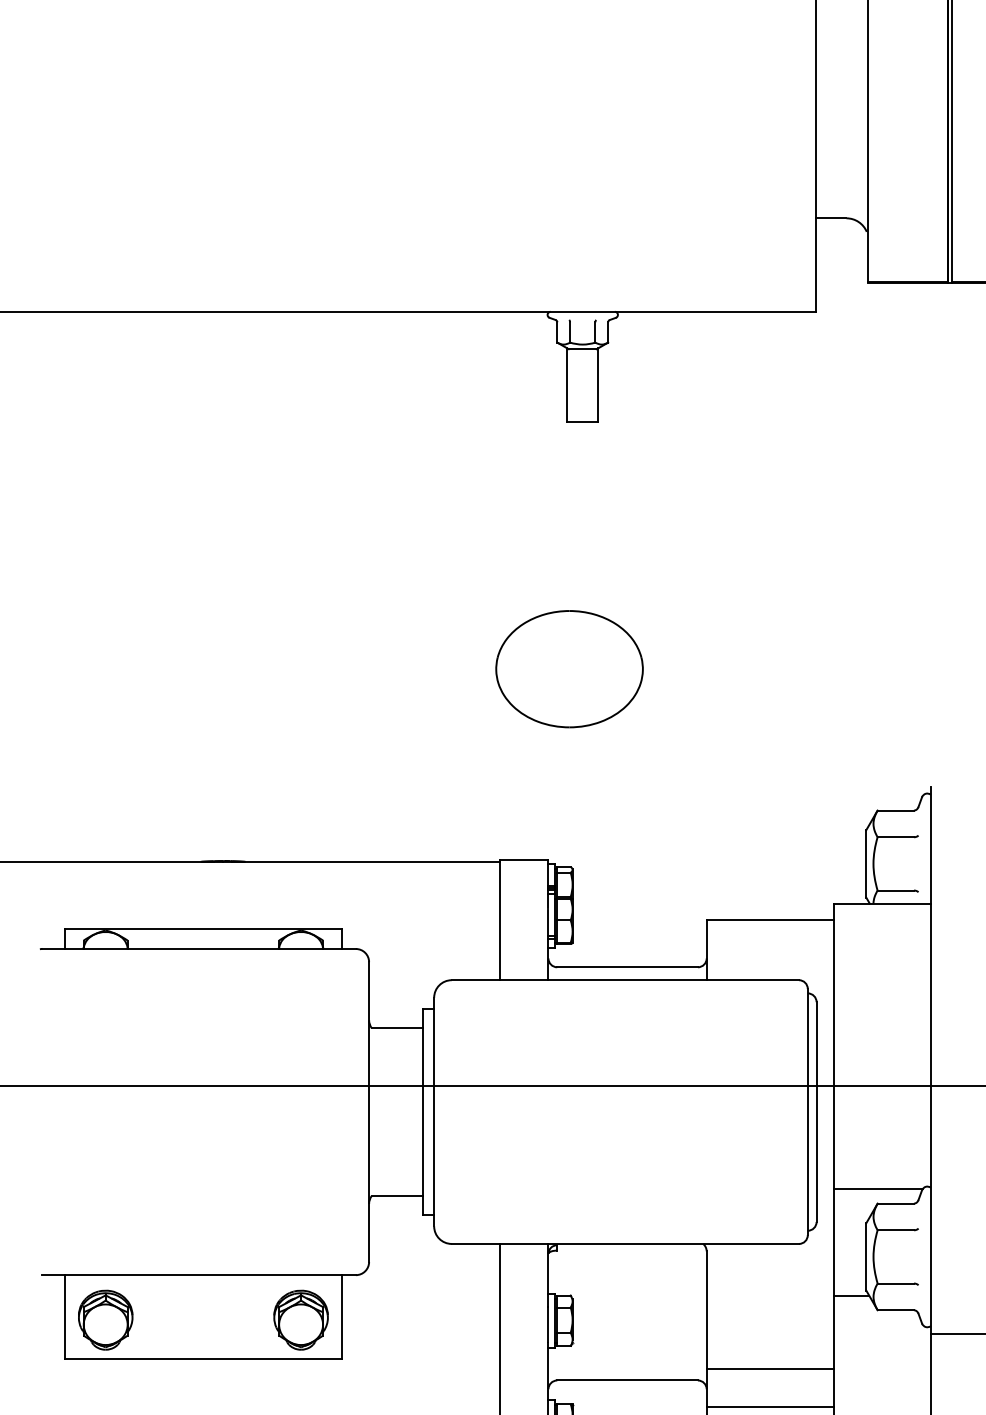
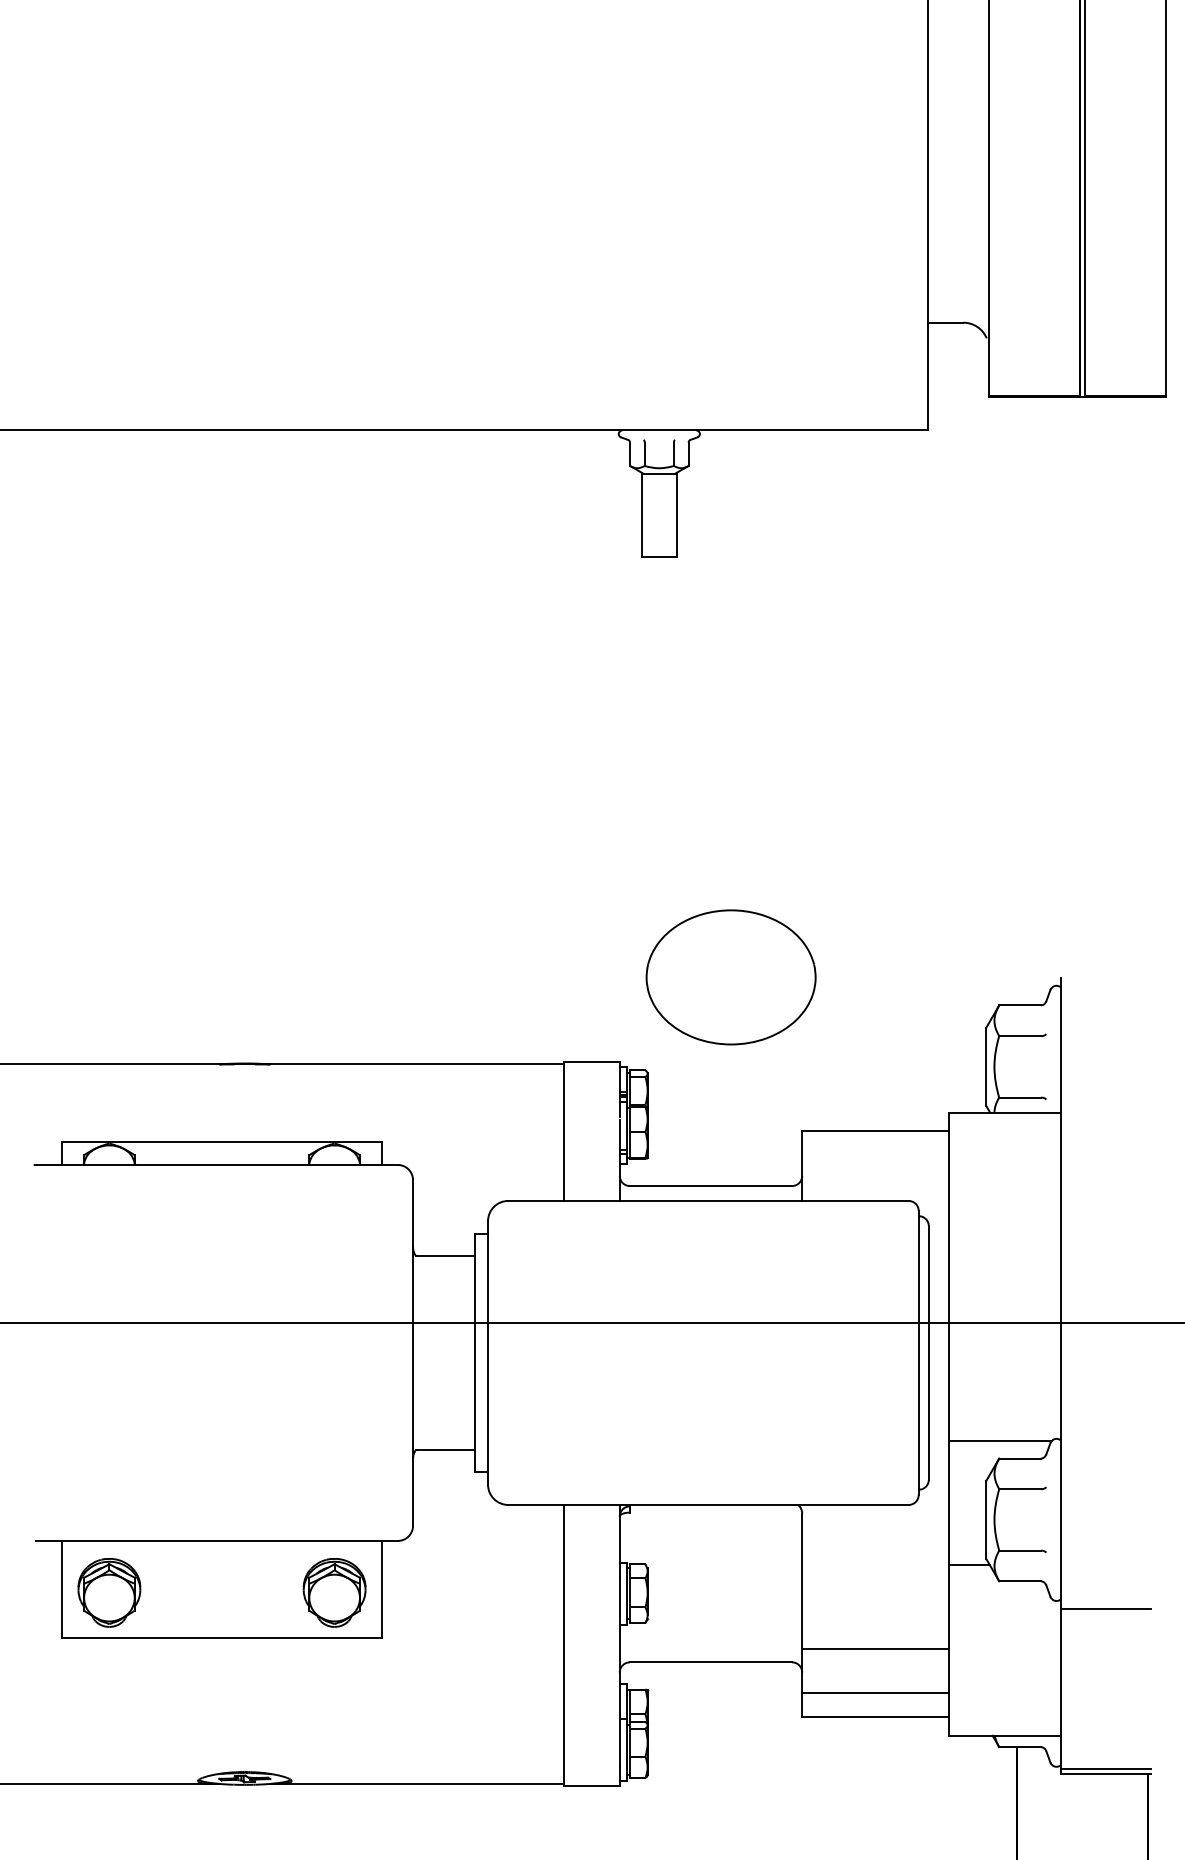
part: (569, 669) -> (730, 977), moved

